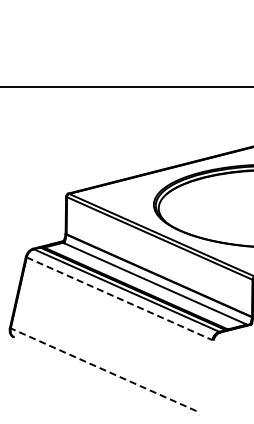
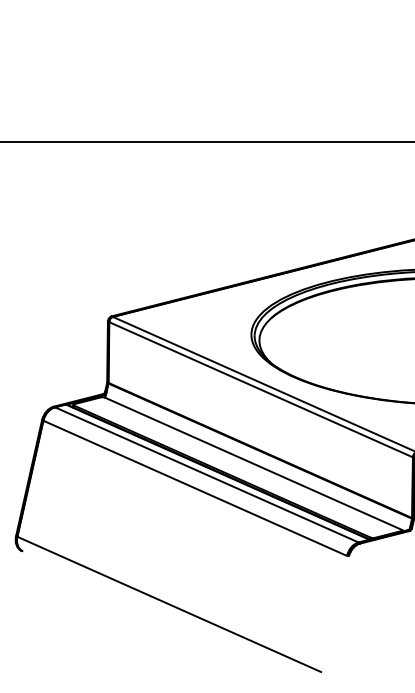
line: (119, 298) -> (195, 487), dashed -> solid
line: (103, 369) -> (169, 604), dashed -> solid

